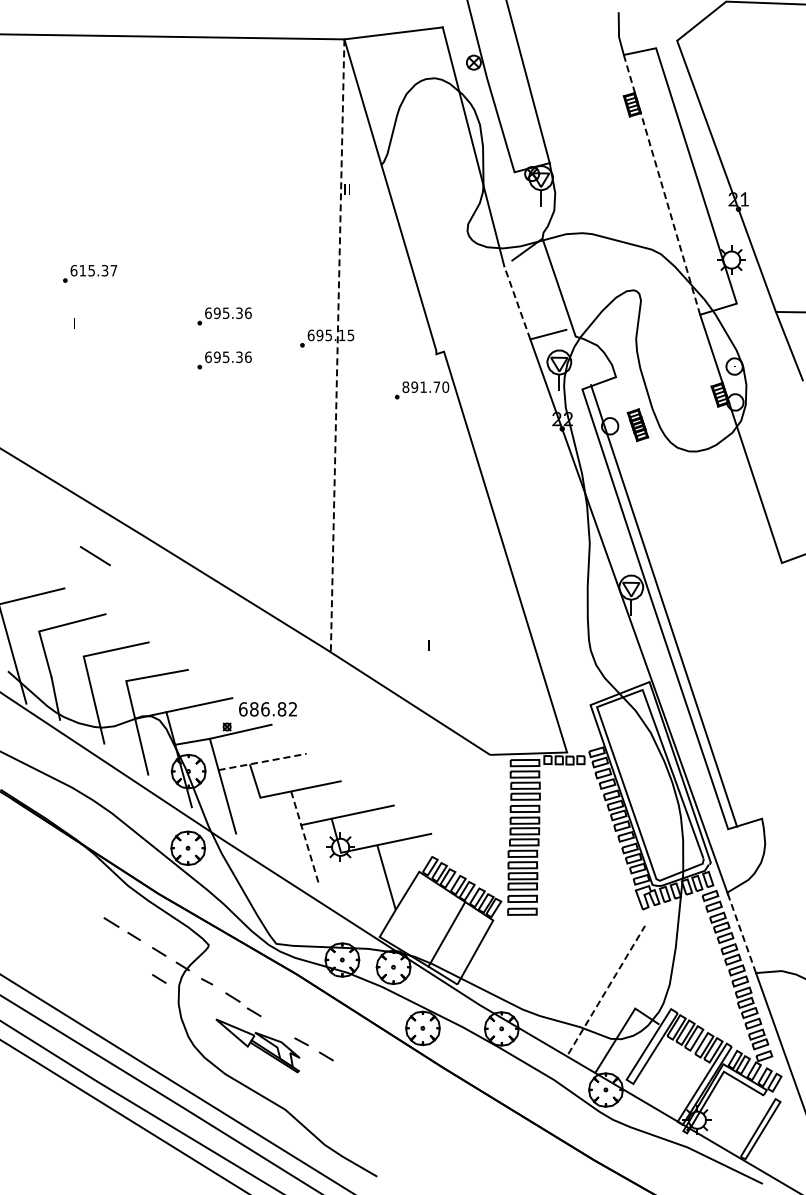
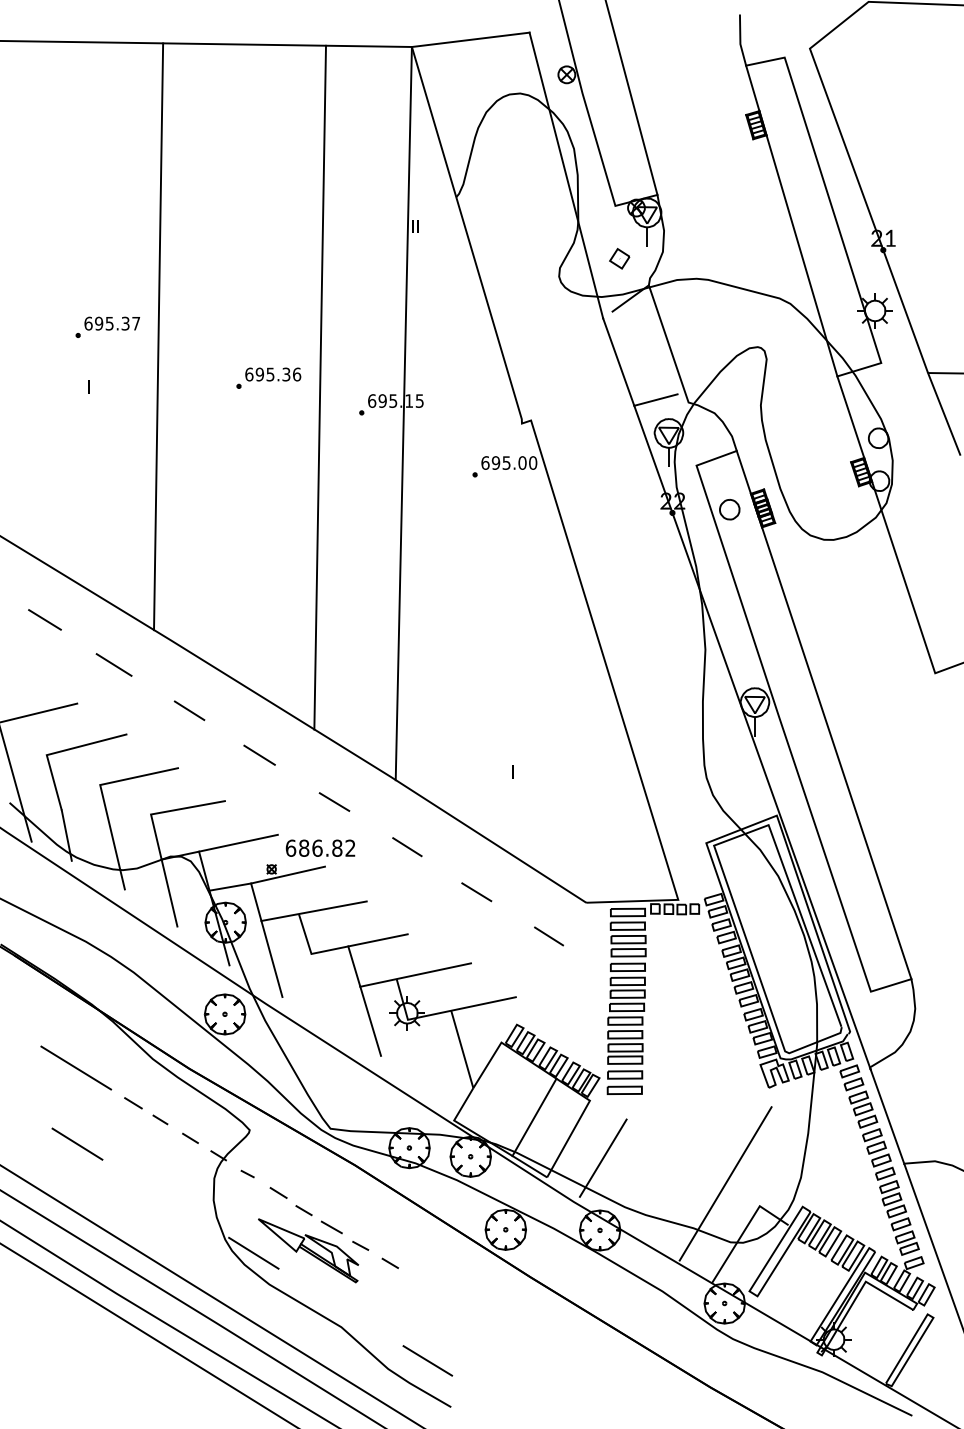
line: (662, 185) -> (792, 221), dashed -> solid
part: (517, 216) -> (618, 258), added
text: (82, 270) -> (98, 323), 615.37 -> 695.37
line: (132, 281) -> (158, 336), added
line: (517, 302) -> (618, 361), dashed -> solid
line: (267, 324) -> (319, 387), added
line: (337, 345) -> (403, 413), dashed -> solid
part: (224, 360) -> (268, 431), removed
text: (421, 386) -> (504, 462), 891.70 -> 695.00
line: (37, 518) -> (44, 620), added
line: (158, 594) -> (189, 710), added
line: (664, 605) -> (824, 714), moved
line: (216, 631) -> (258, 755), added
line: (279, 670) -> (334, 801), added
line: (340, 707) -> (407, 846), added
line: (398, 745) -> (476, 891), added
line: (262, 761) -> (313, 910), dashed -> solid
line: (458, 782) -> (548, 935), added
line: (304, 837) -> (364, 1001), dashed -> solid
line: (63, 893) -> (75, 1068), added
line: (741, 933) -> (886, 1116), dashed -> solid
line: (64, 956) -> (77, 1143), added
line: (503, 968) -> (602, 1158), added
line: (159, 978) -> (190, 1170), removed
line: (606, 989) -> (725, 1183), dashed -> solid
line: (277, 1026) -> (331, 1227), added
line: (211, 1047) -> (252, 1252), added
line: (357, 1137) -> (427, 1360), added

